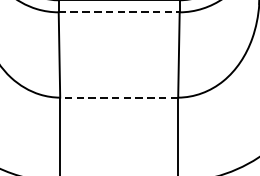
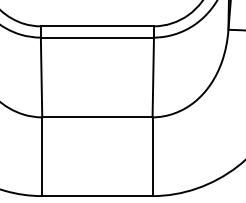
line: (119, 12) -> (97, 37), dashed -> solid
line: (118, 97) -> (96, 117), dashed -> solid

